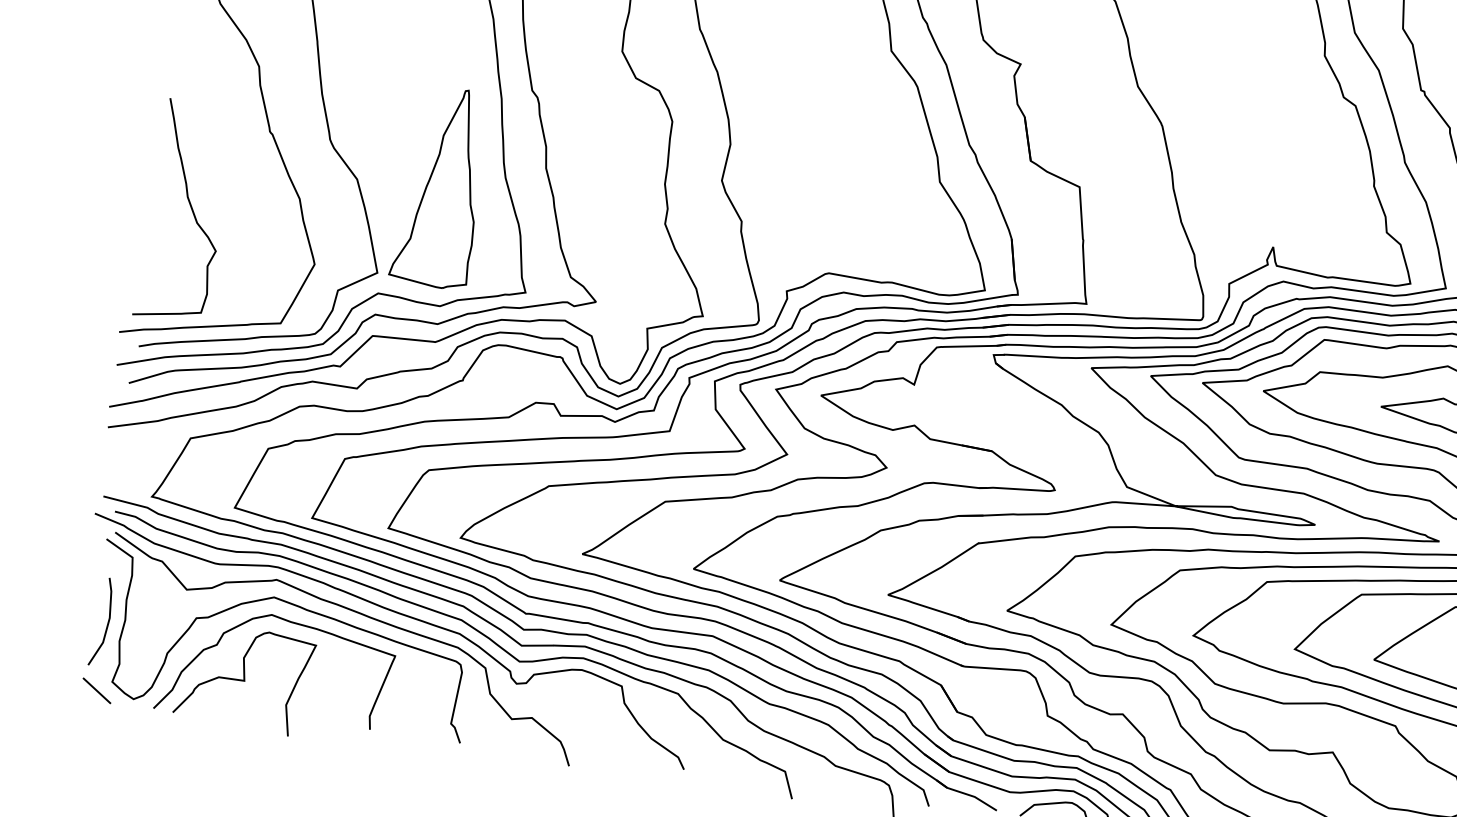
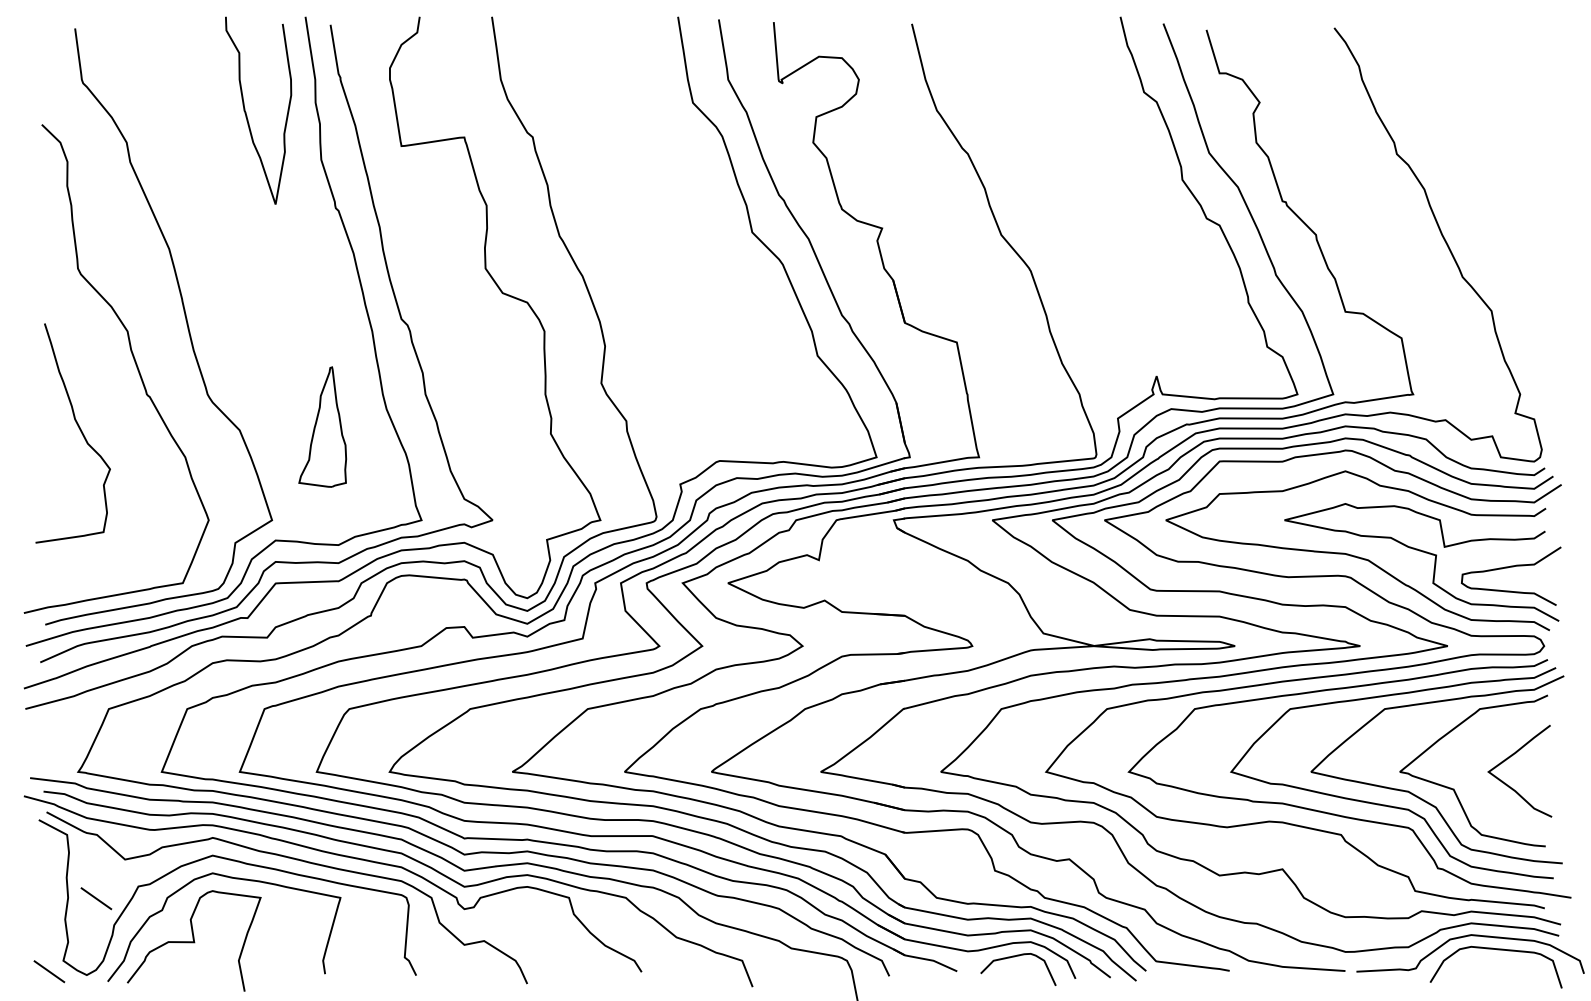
part: (439, 186) -> (322, 426), size x0.6
curve: (190, 208) -> (79, 430), moved
line: (107, 623) -> (50, 903), removed
line: (153, 624) -> (96, 898), added

